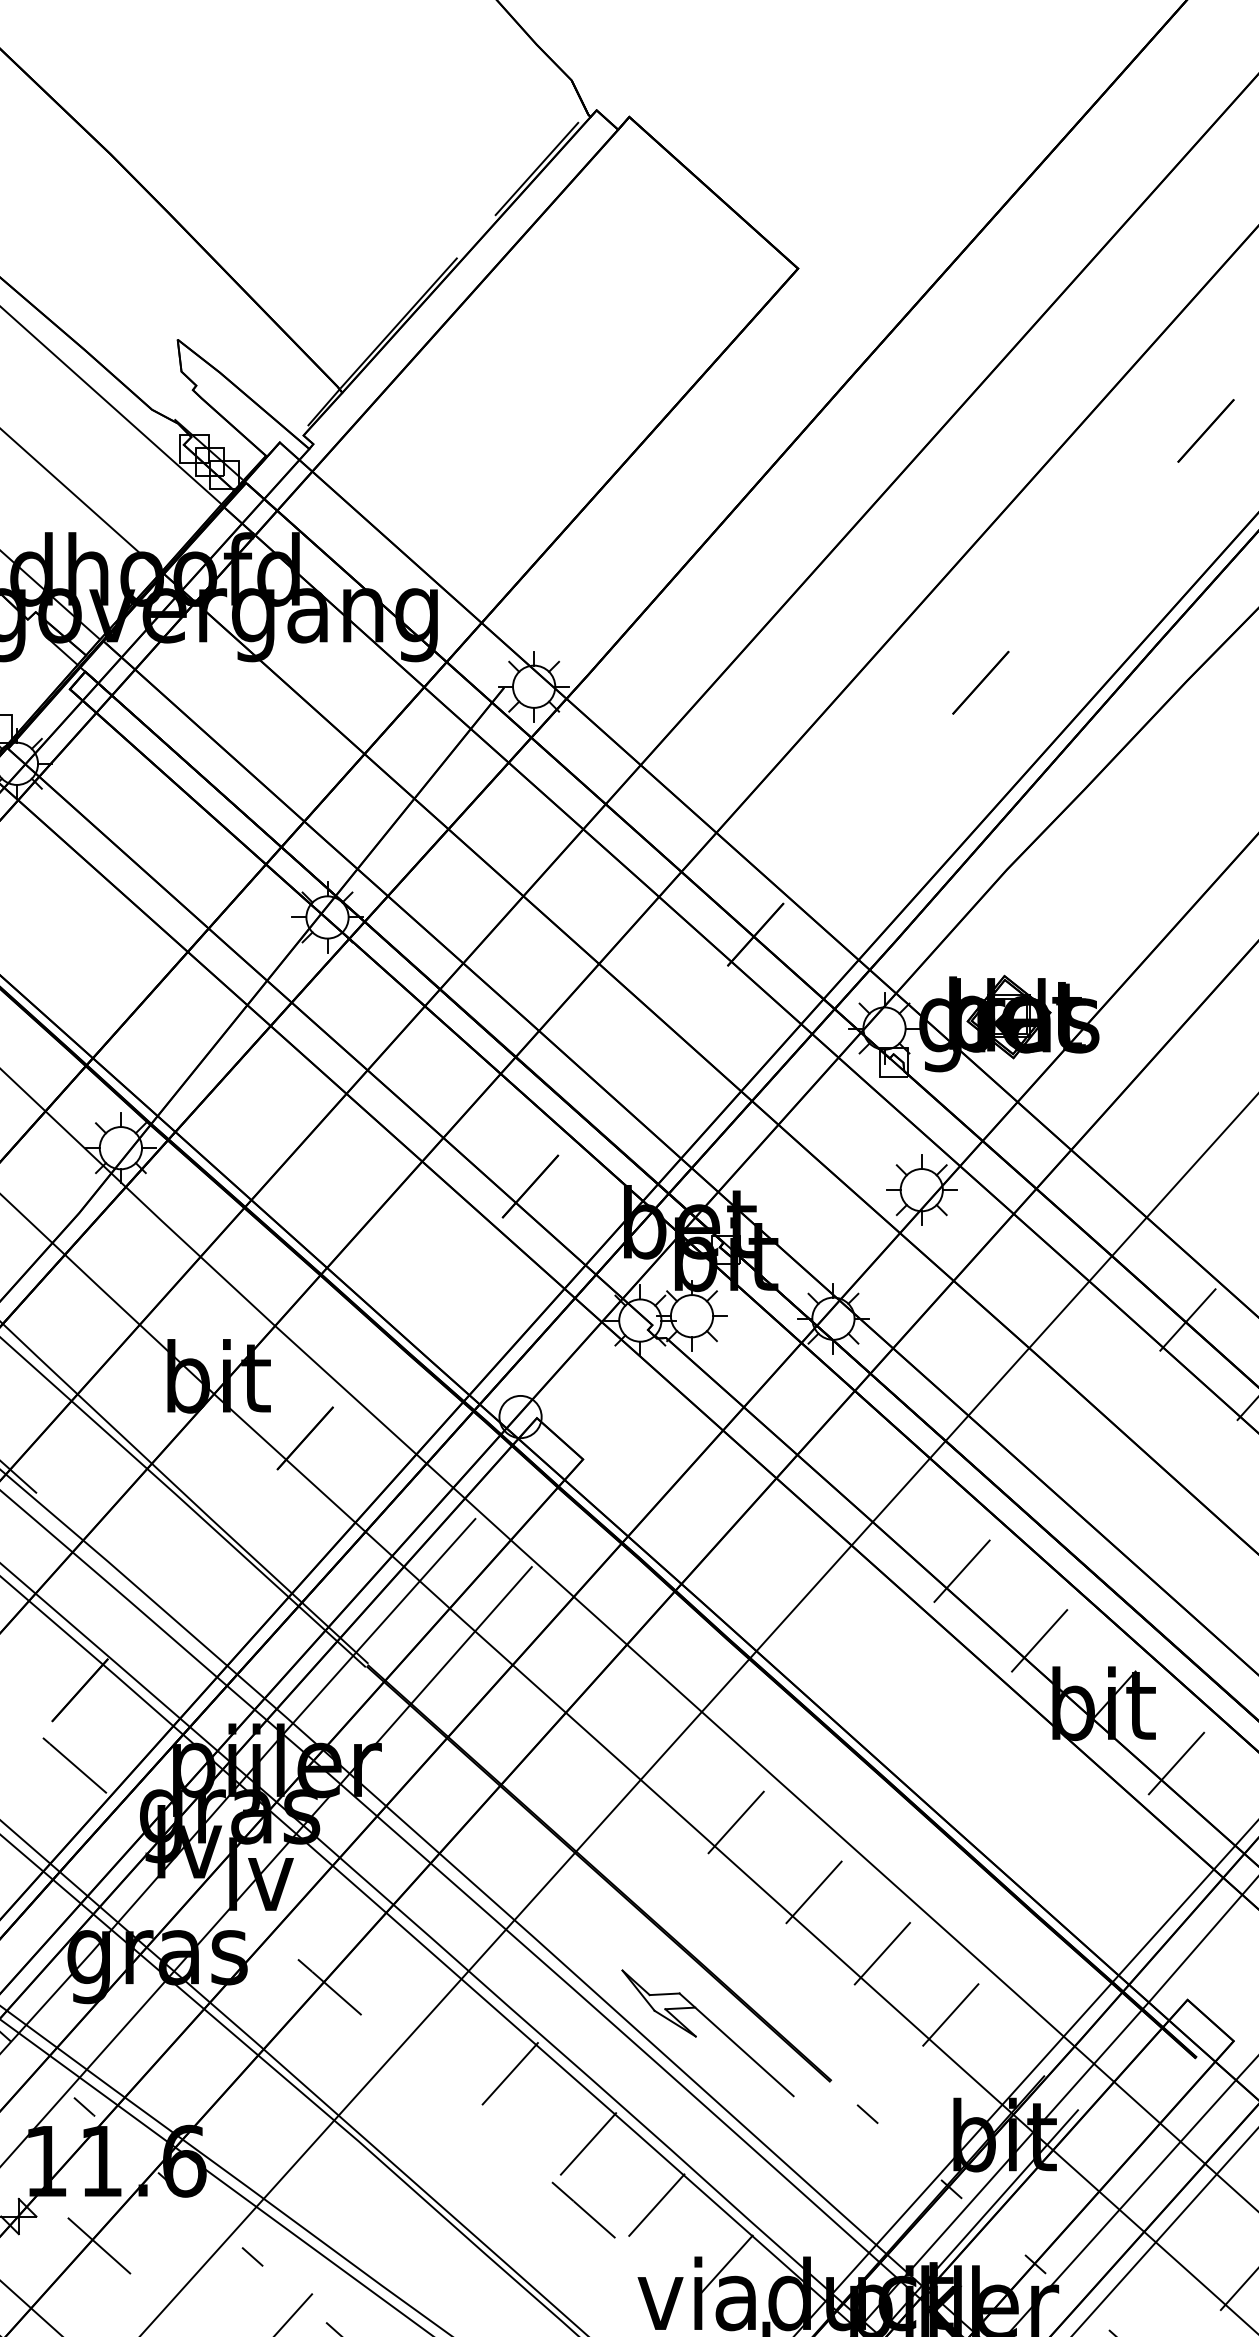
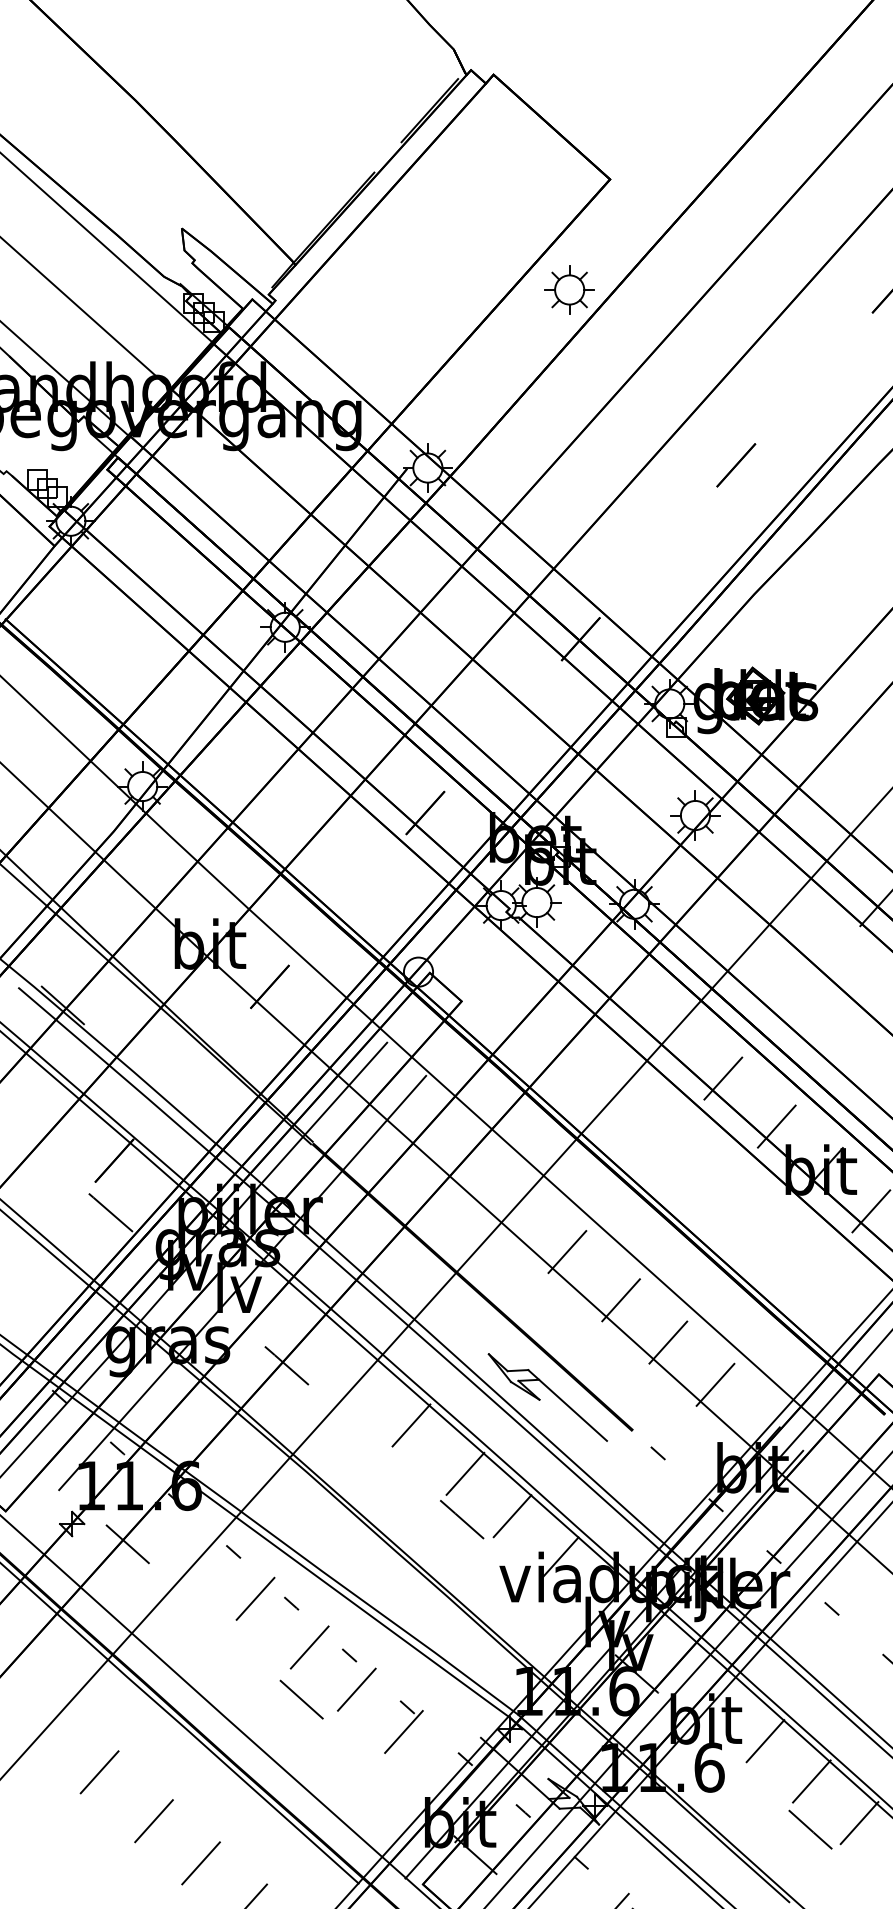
part: (739, 428) -> (569, 289), added

